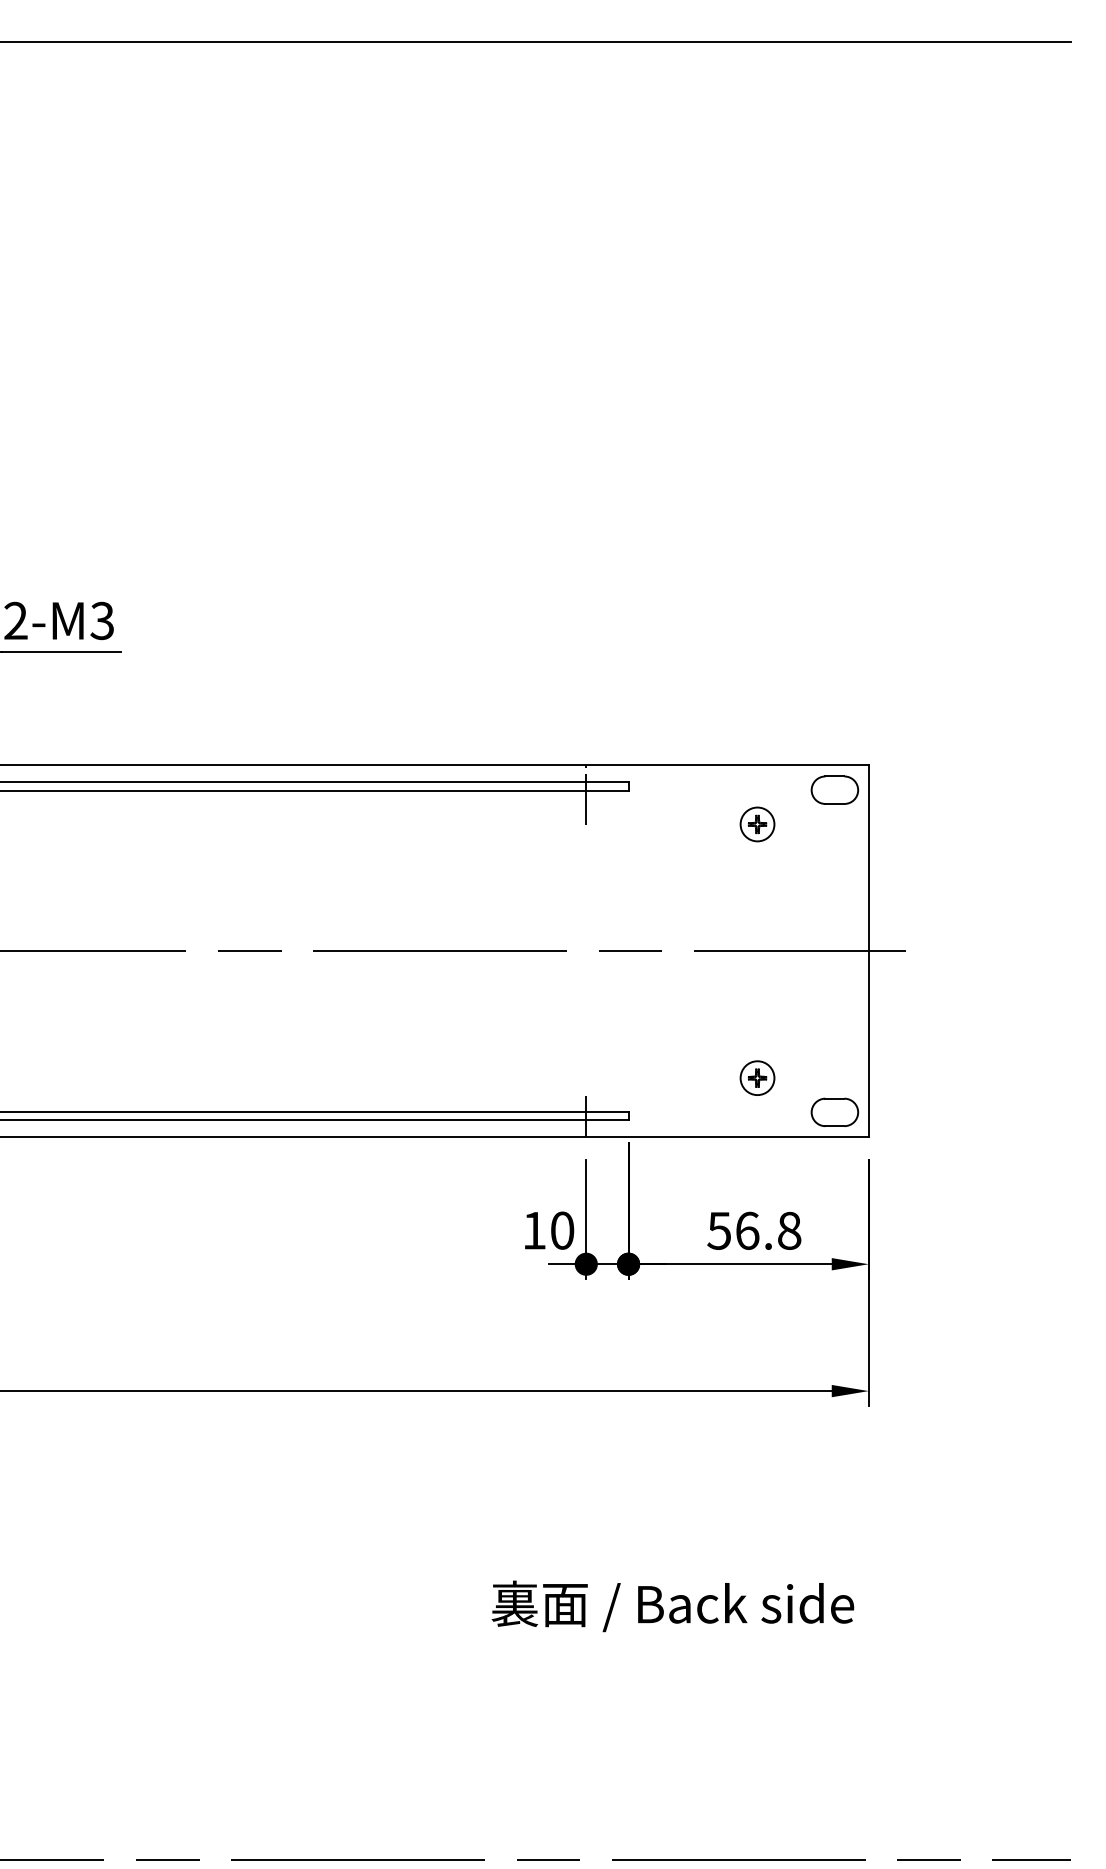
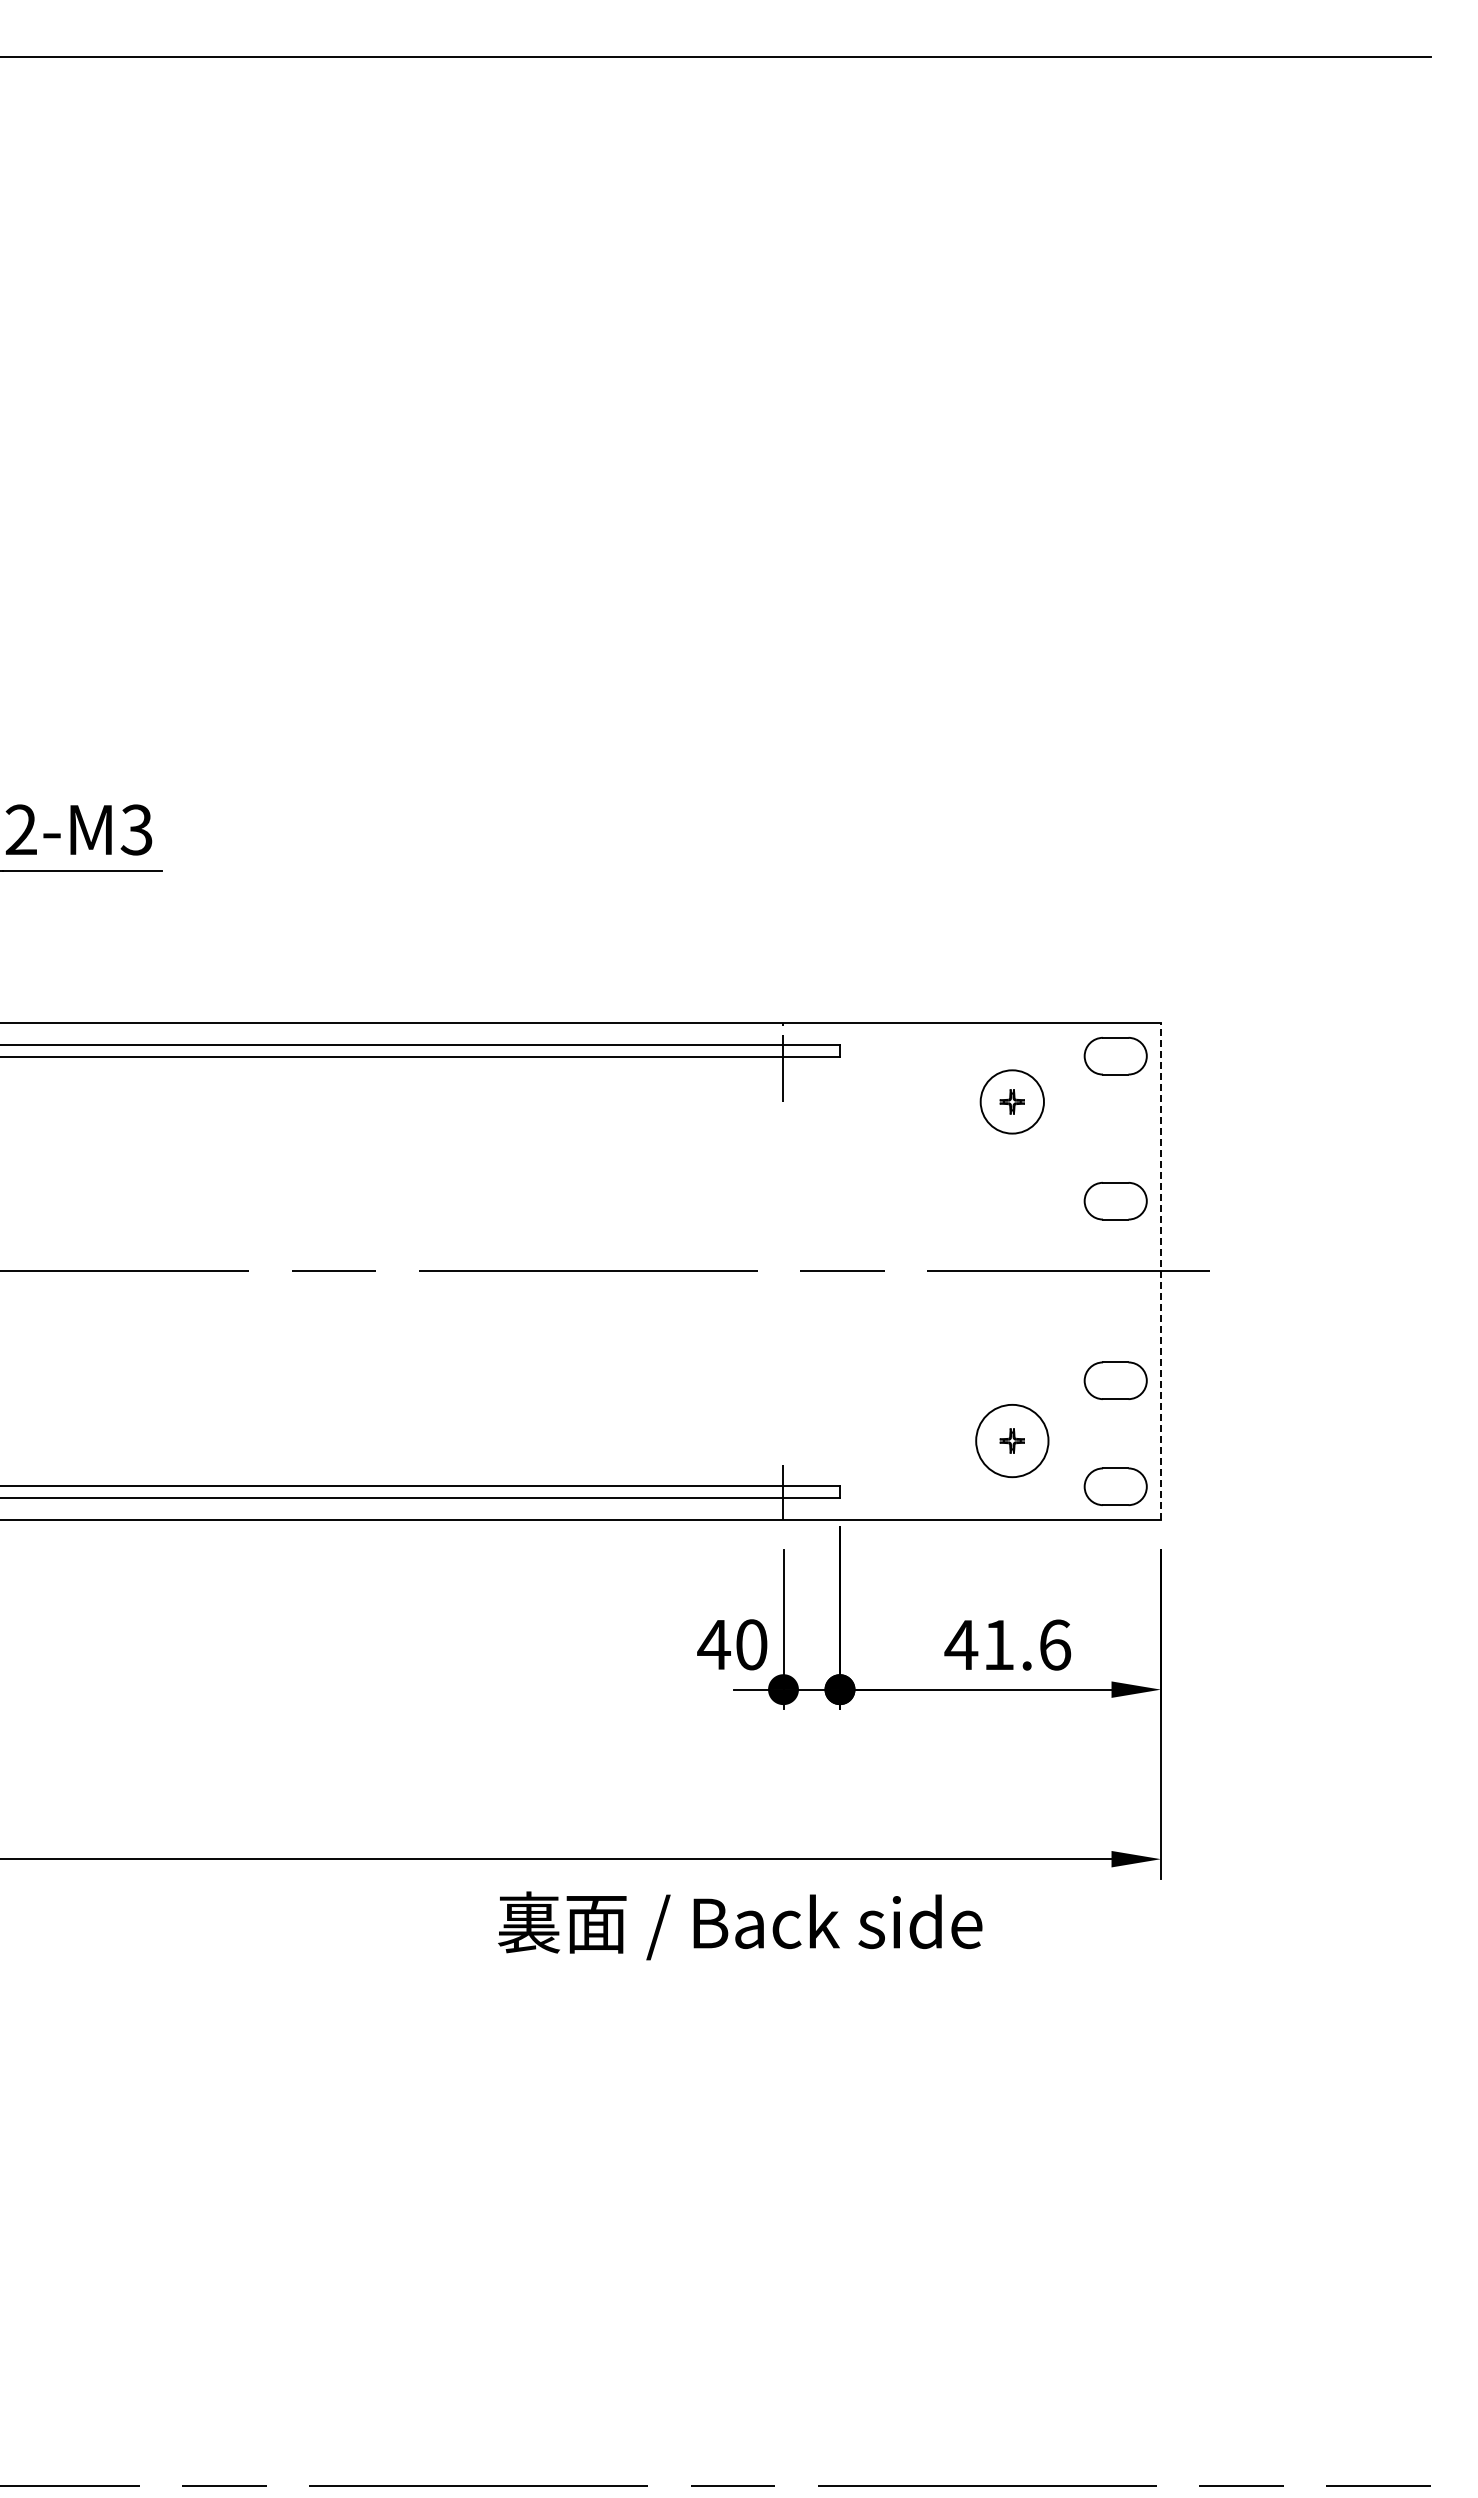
circle: (756, 824) -> (1011, 1101), size x1.4
part: (834, 898) -> (1115, 1201), added
line: (868, 951) -> (1160, 1271), solid -> dashed
part: (834, 1032) -> (1115, 1380), added
circle: (756, 1077) -> (1011, 1440), size x1.6
text: (533, 1230) -> (713, 1644), 10 -> 40
text: (753, 1230) -> (1007, 1644), 56.8 -> 41.6
text: (673, 1606) -> (740, 1925), moved

